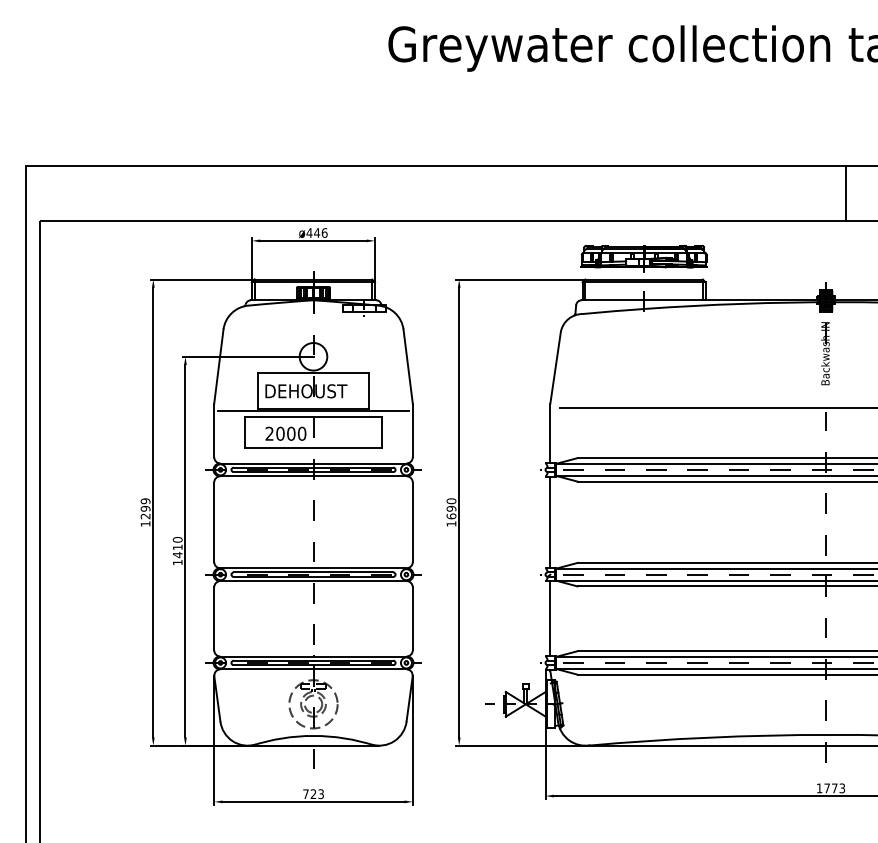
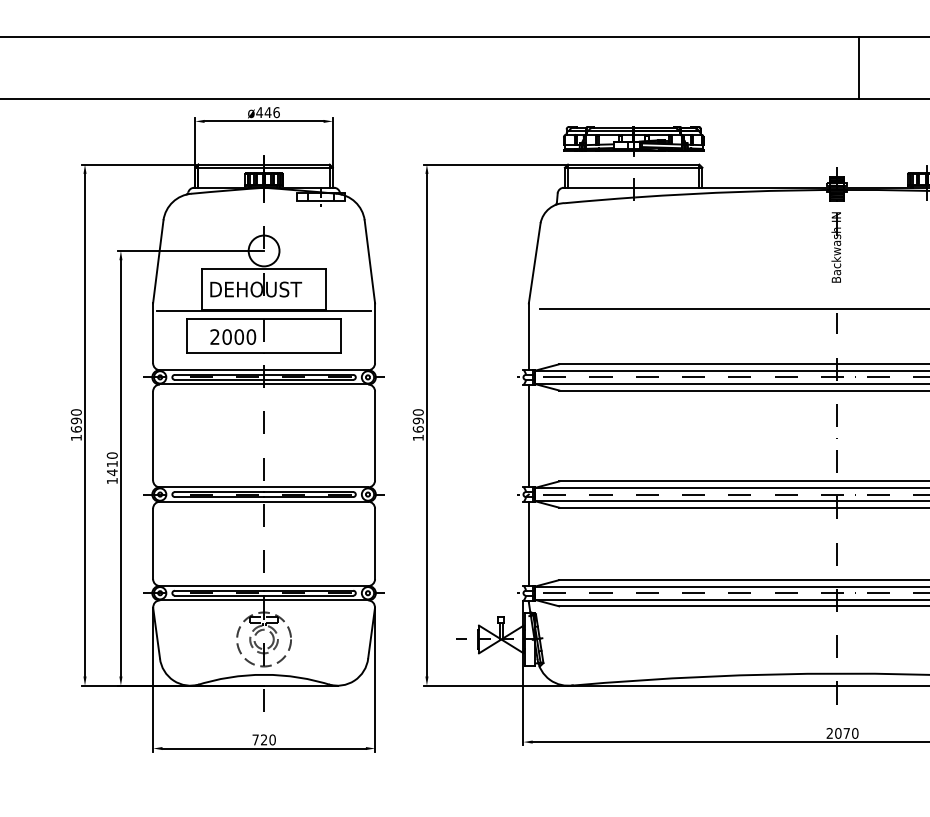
text: (145, 508) -> (76, 420), 1299 -> 1690
text: (830, 788) -> (842, 733), 1773 -> 2070
text: (321, 793) -> (273, 739), 723 -> 720

